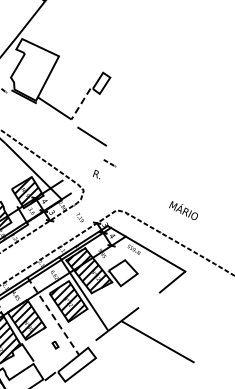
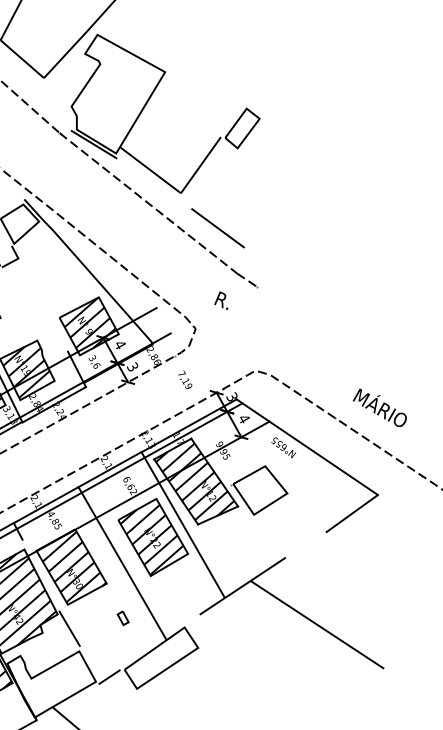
line: (80, 104) -> (199, 165), dashed -> solid
line: (54, 125) -> (148, 202), added
text: (183, 210) -> (380, 407), moved
line: (53, 316) -> (122, 563), dashed -> solid

